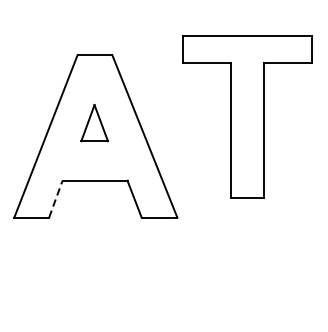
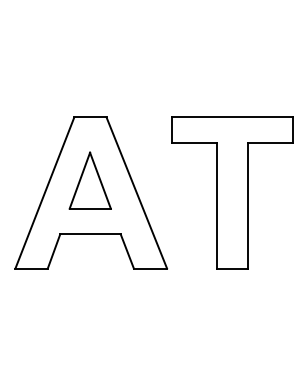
part: (247, 116) -> (232, 192), moved
part: (93, 122) -> (89, 180), size x1.67
line: (56, 198) -> (54, 250), dashed -> solid

